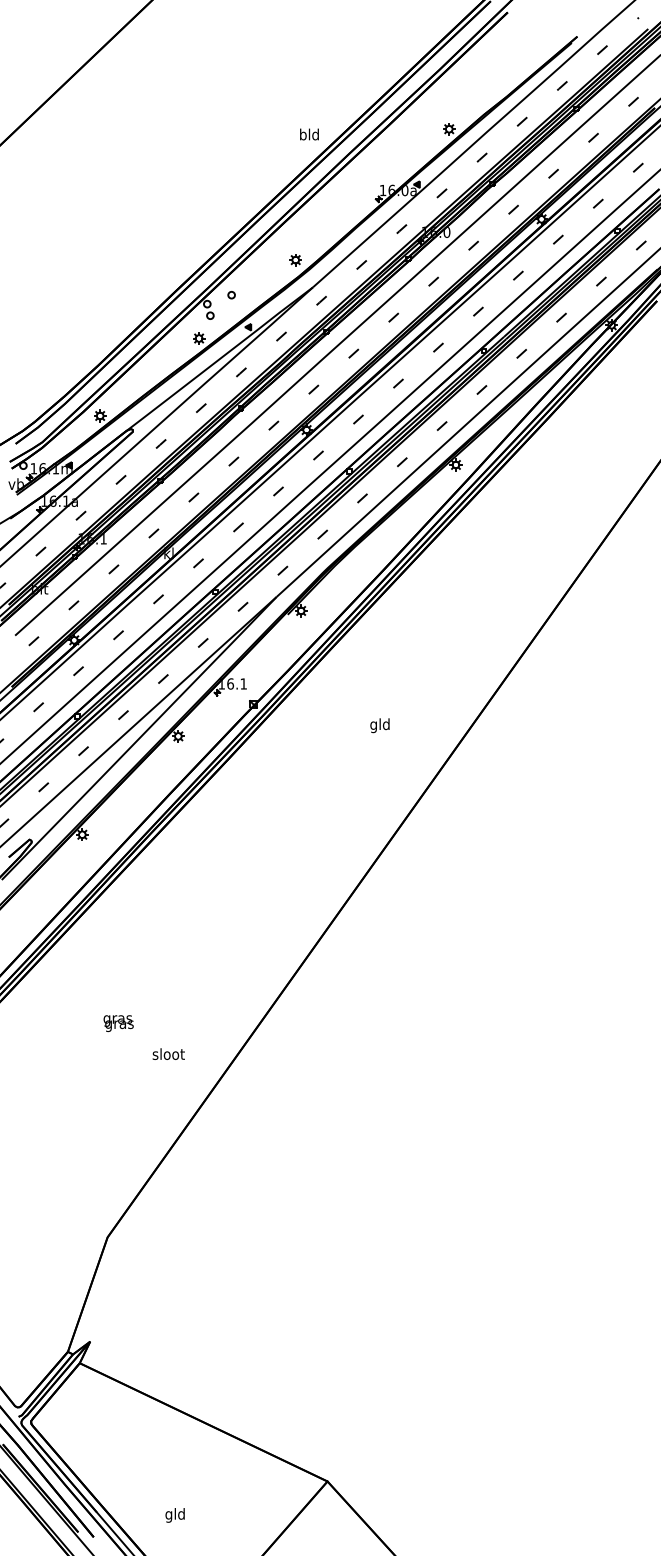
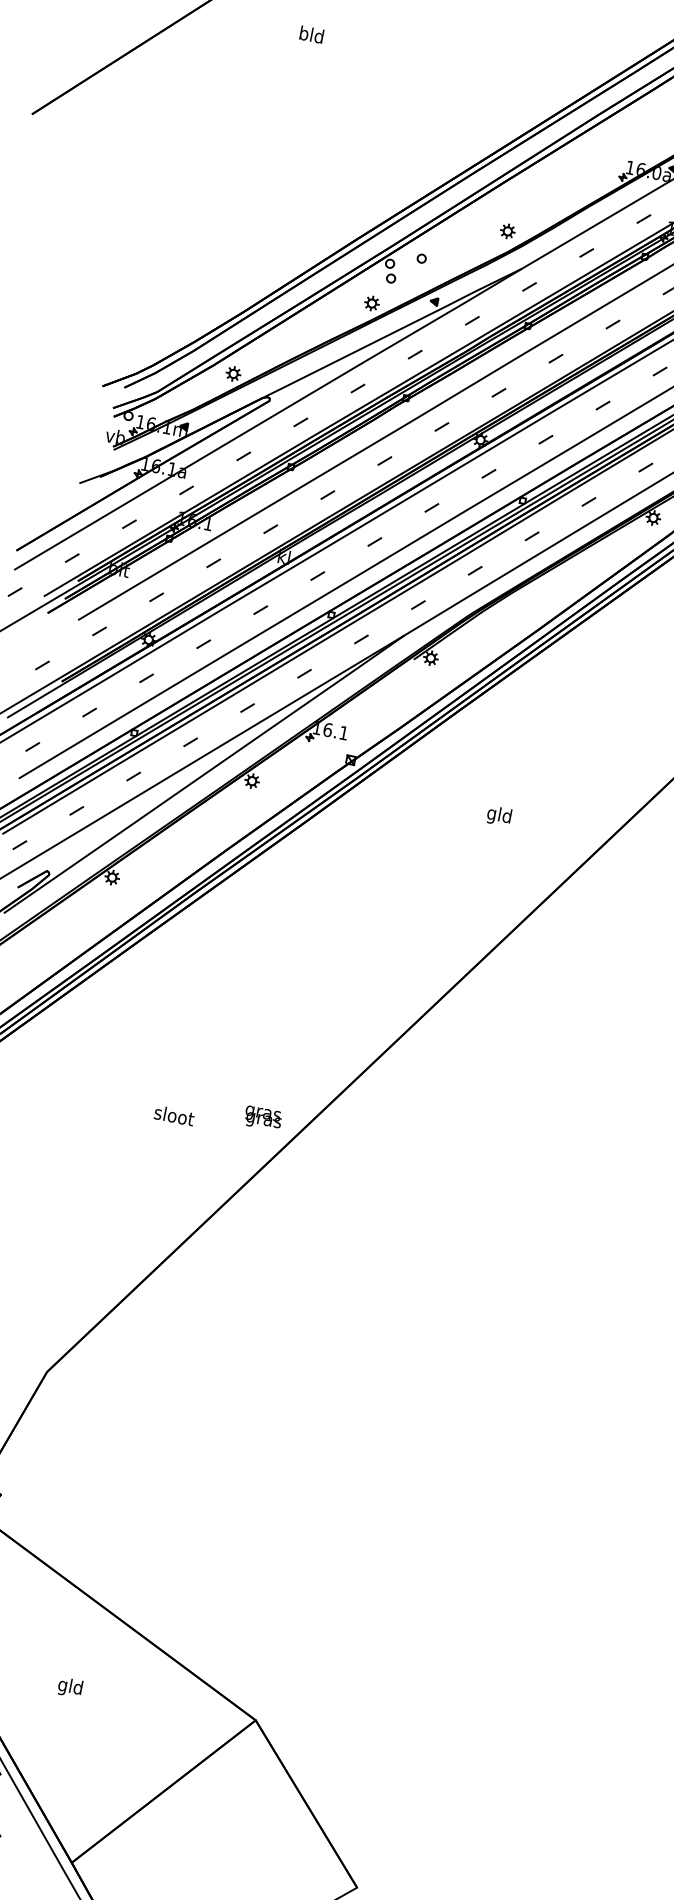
text: (309, 134) -> (311, 34), moved
text: (118, 1023) -> (262, 1118), moved
text: (168, 1053) -> (174, 1114), moved
text: (174, 1515) -> (69, 1687), moved

